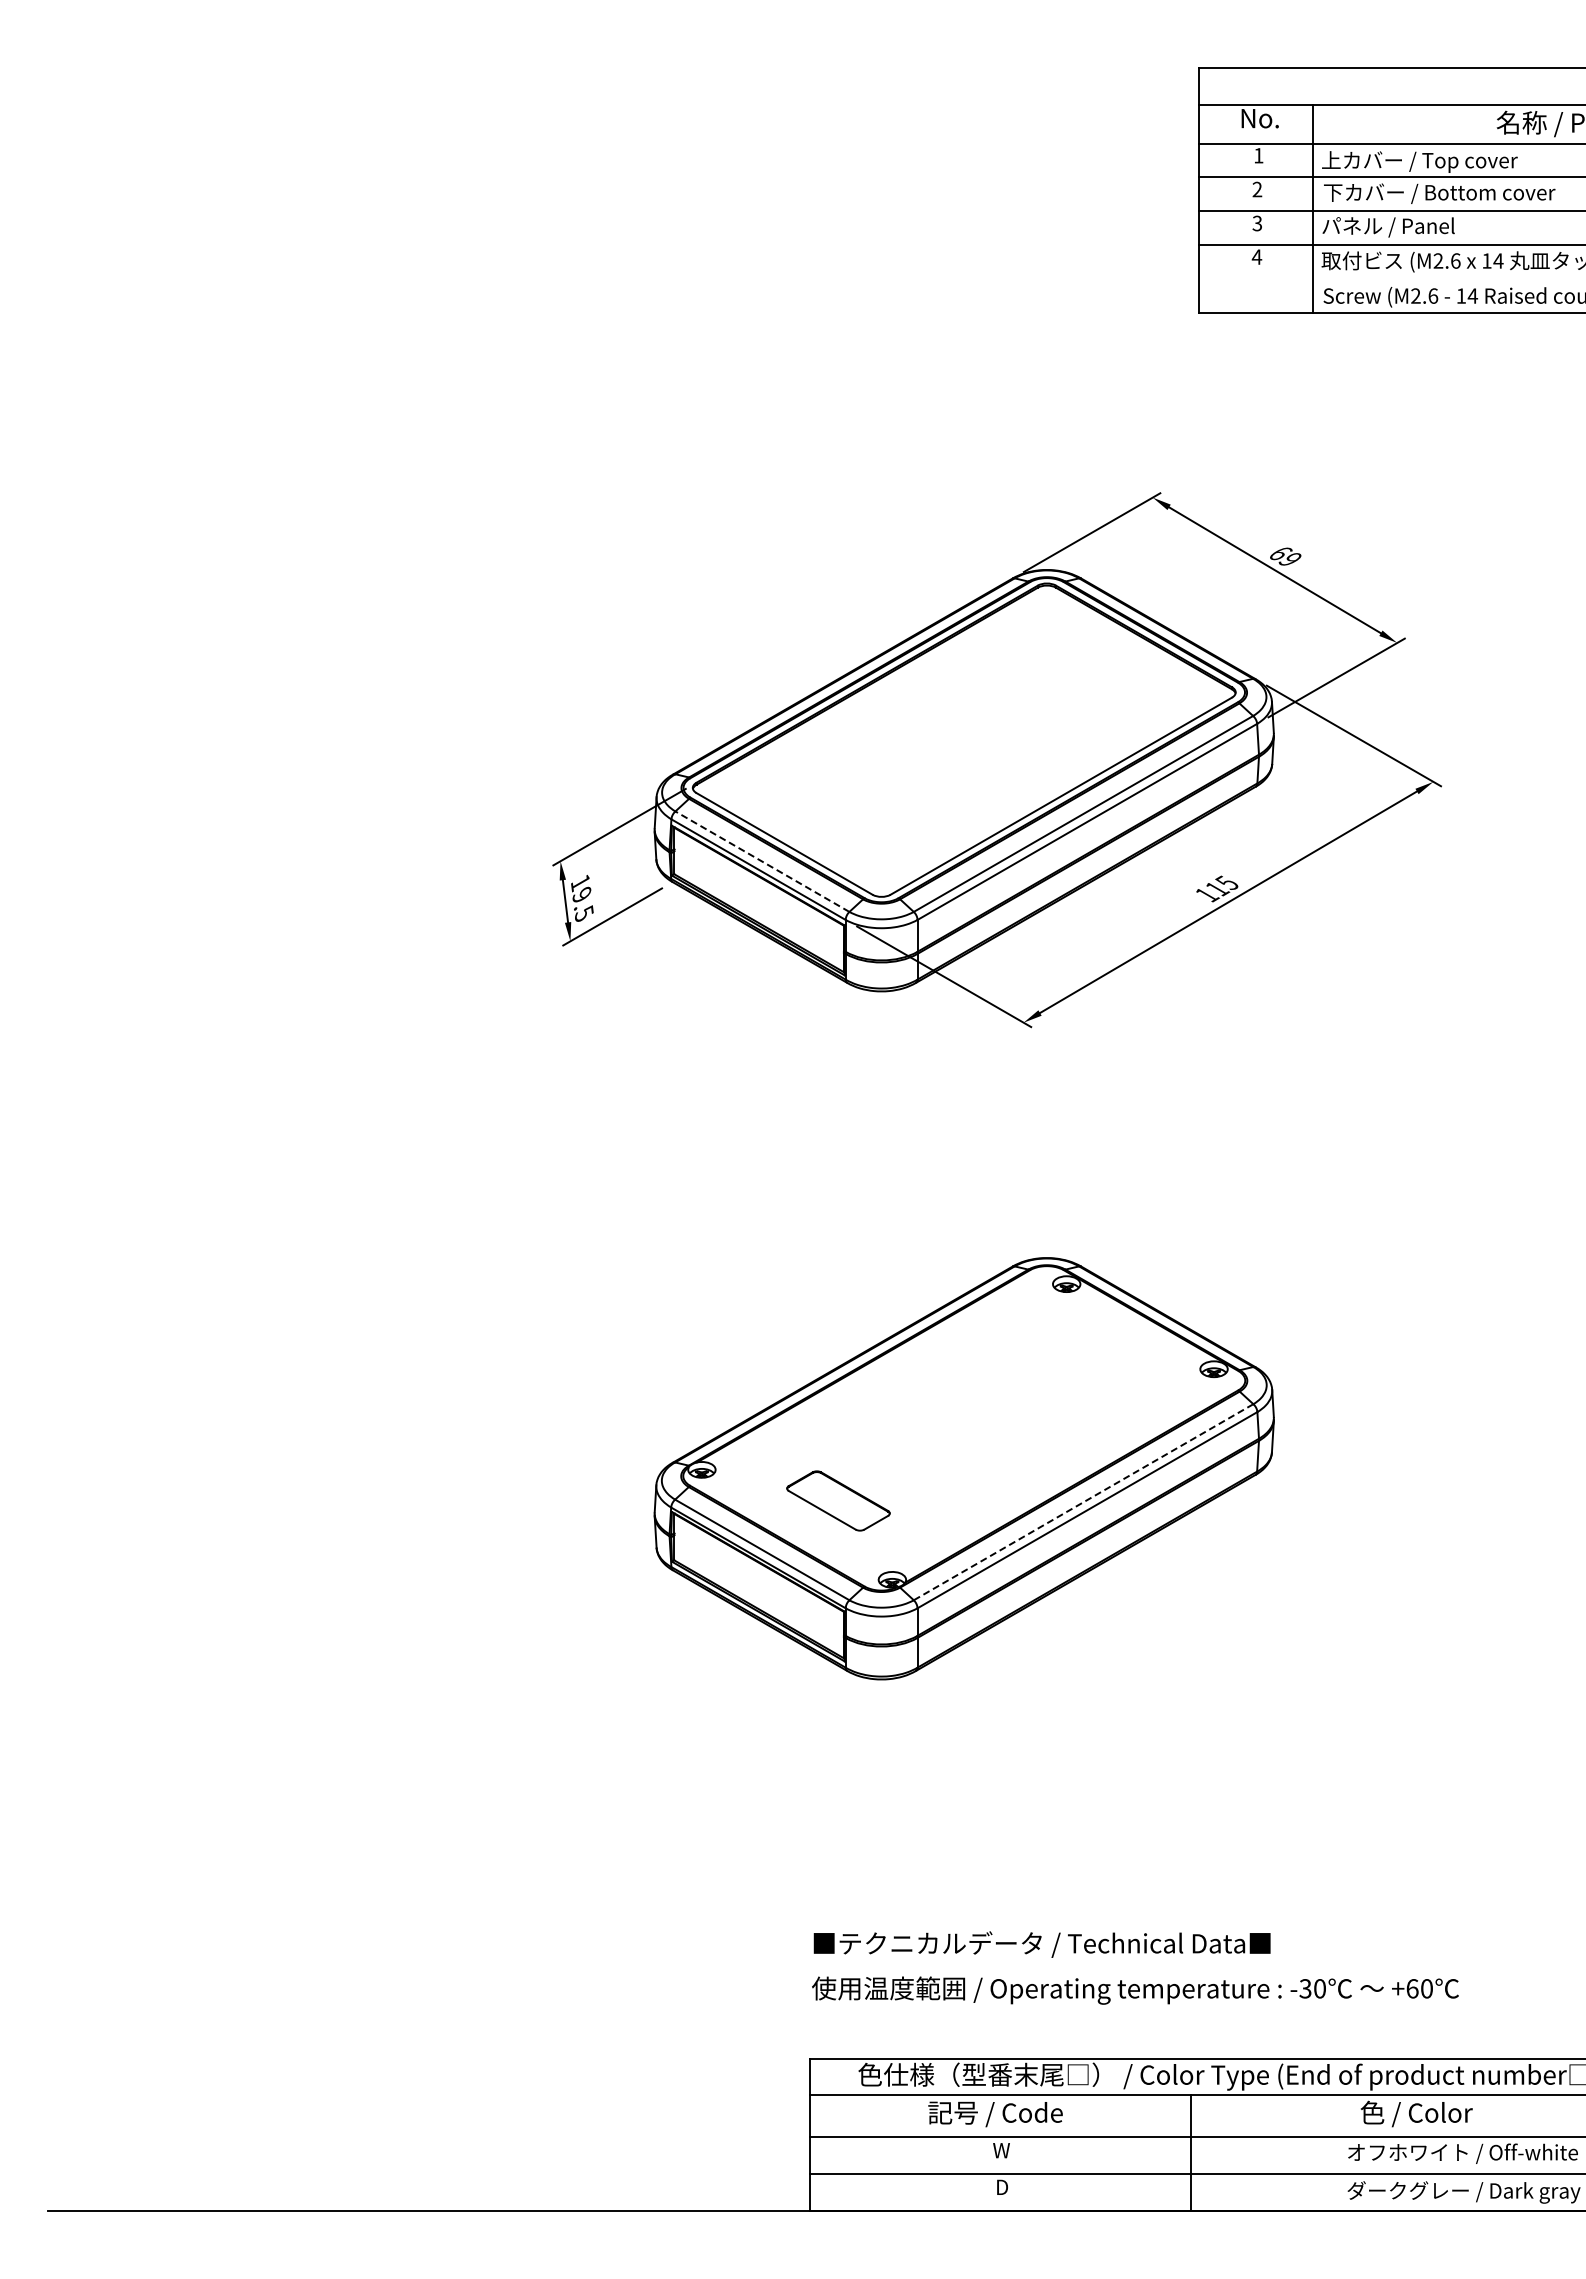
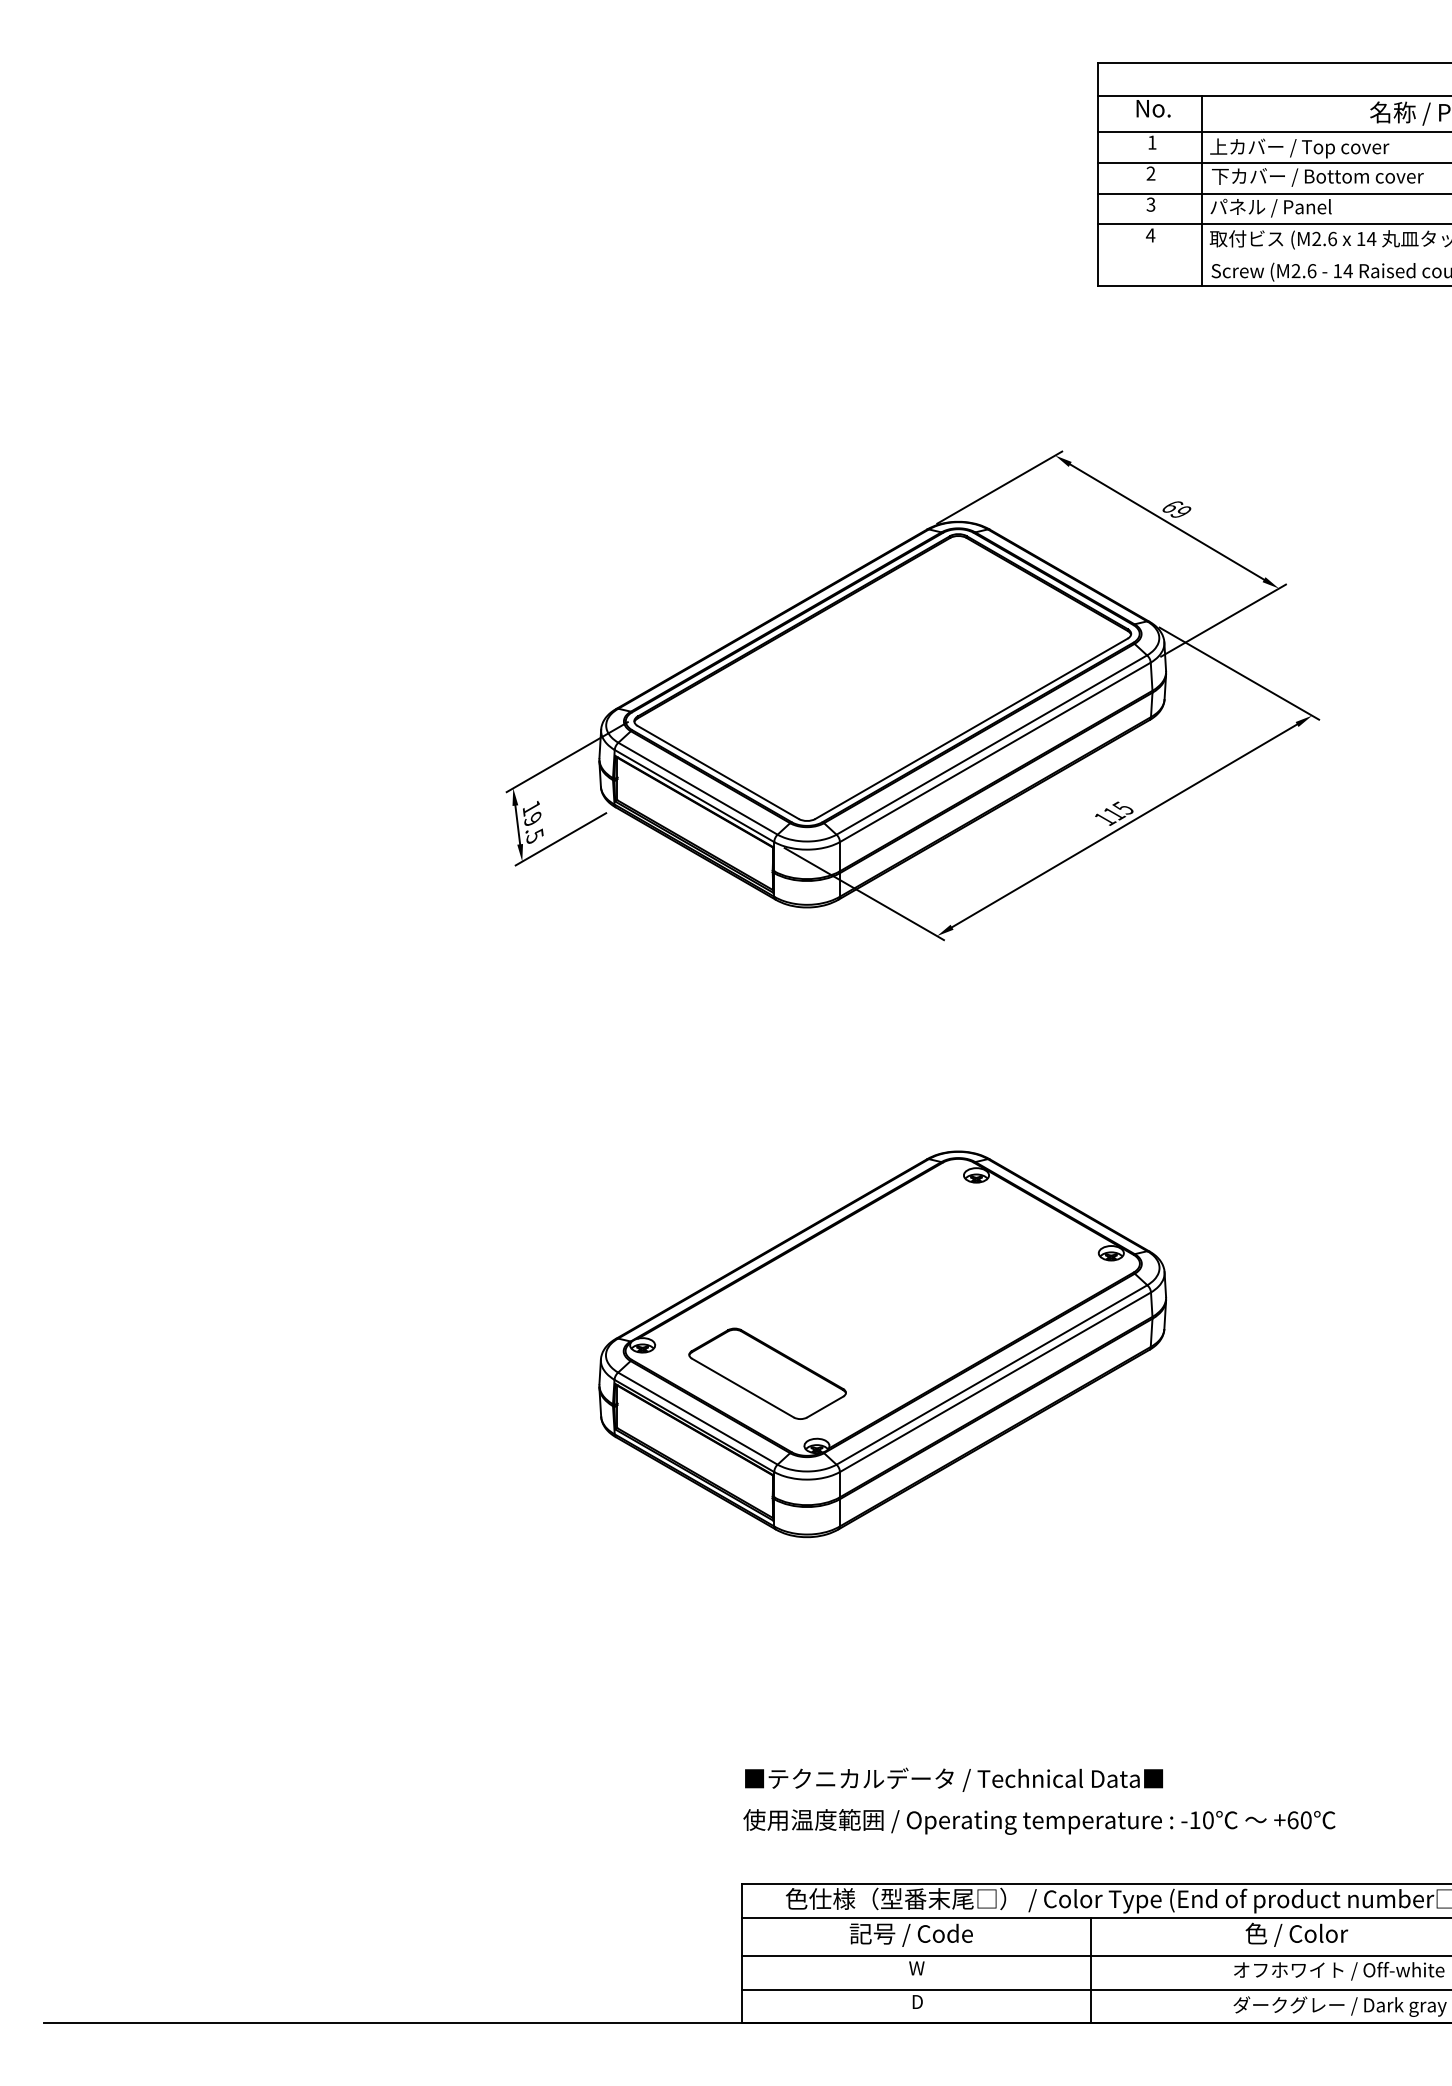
line: (761, 861) -> (697, 788), dashed -> solid
part: (838, 1500) -> (767, 1373), size x1.67
line: (1083, 1502) -> (991, 1375), dashed -> solid
text: (1305, 1988) -> (1195, 1820), -30 -> -10

